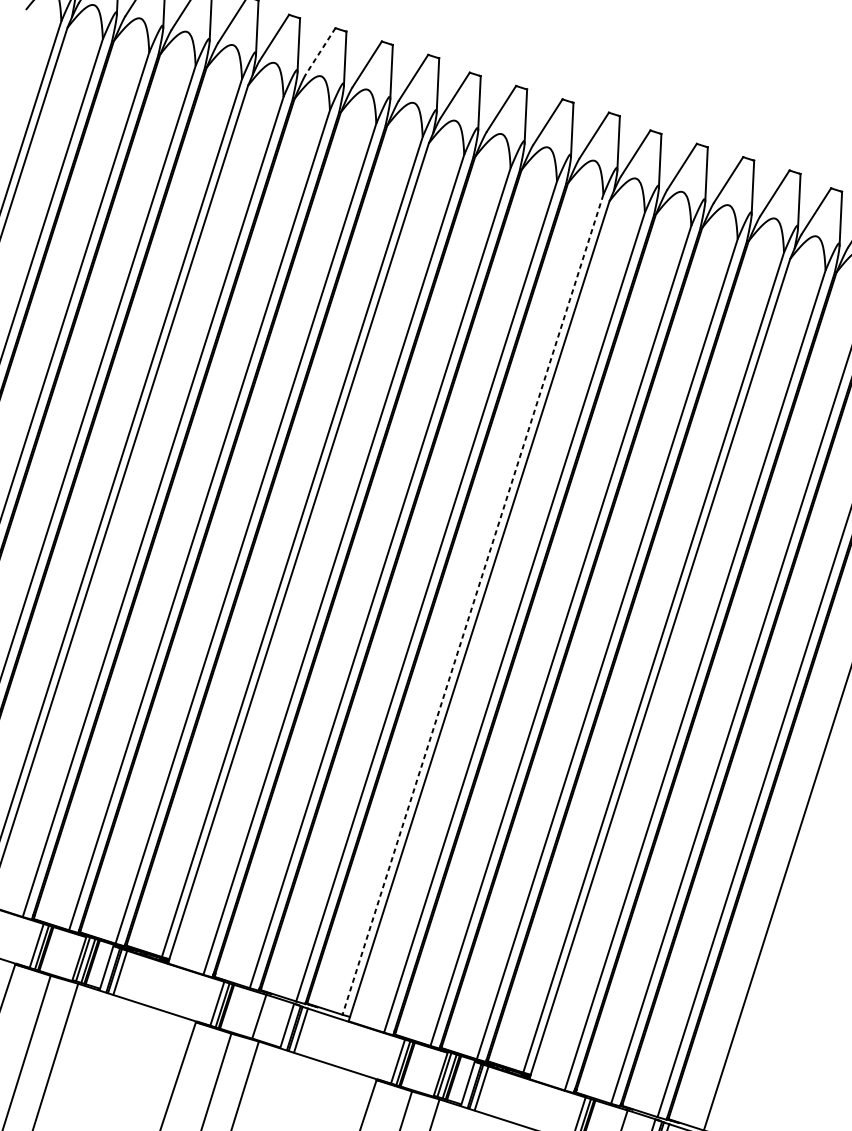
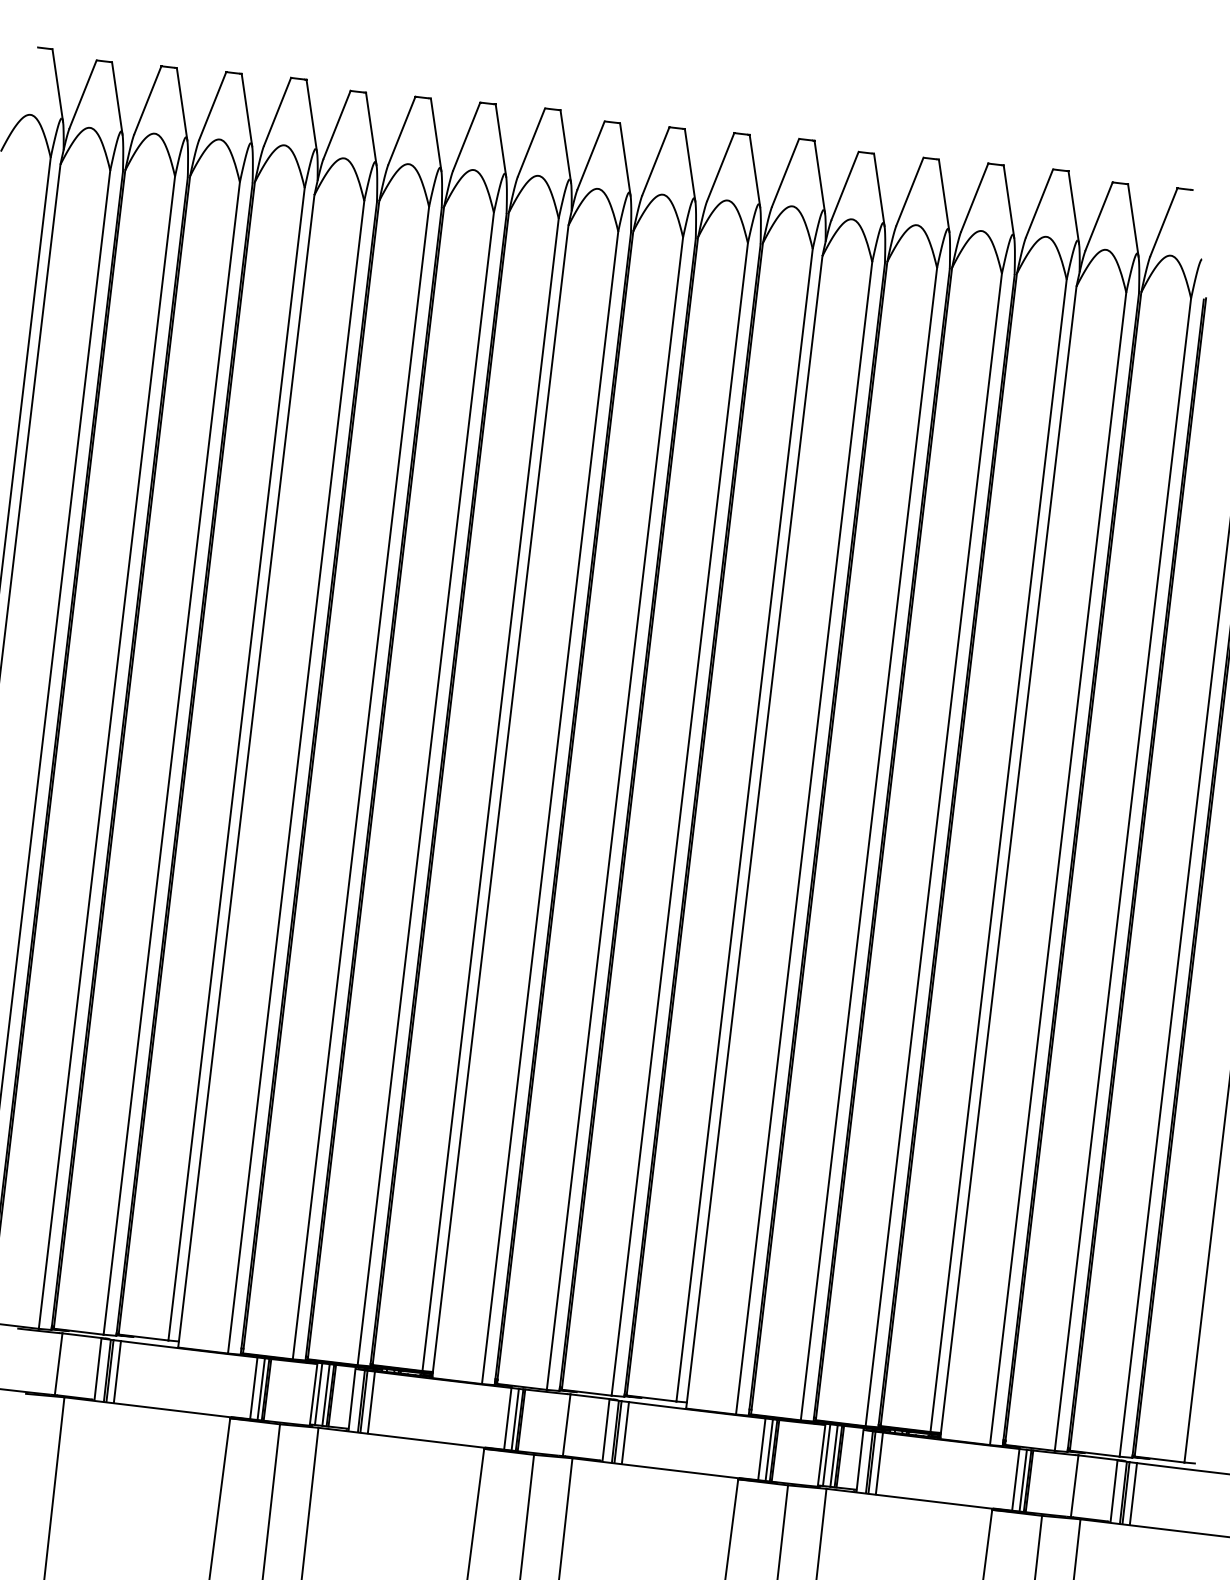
line: (320, 50) -> (401, 130), dashed -> solid
line: (472, 604) -> (744, 825), dashed -> solid

